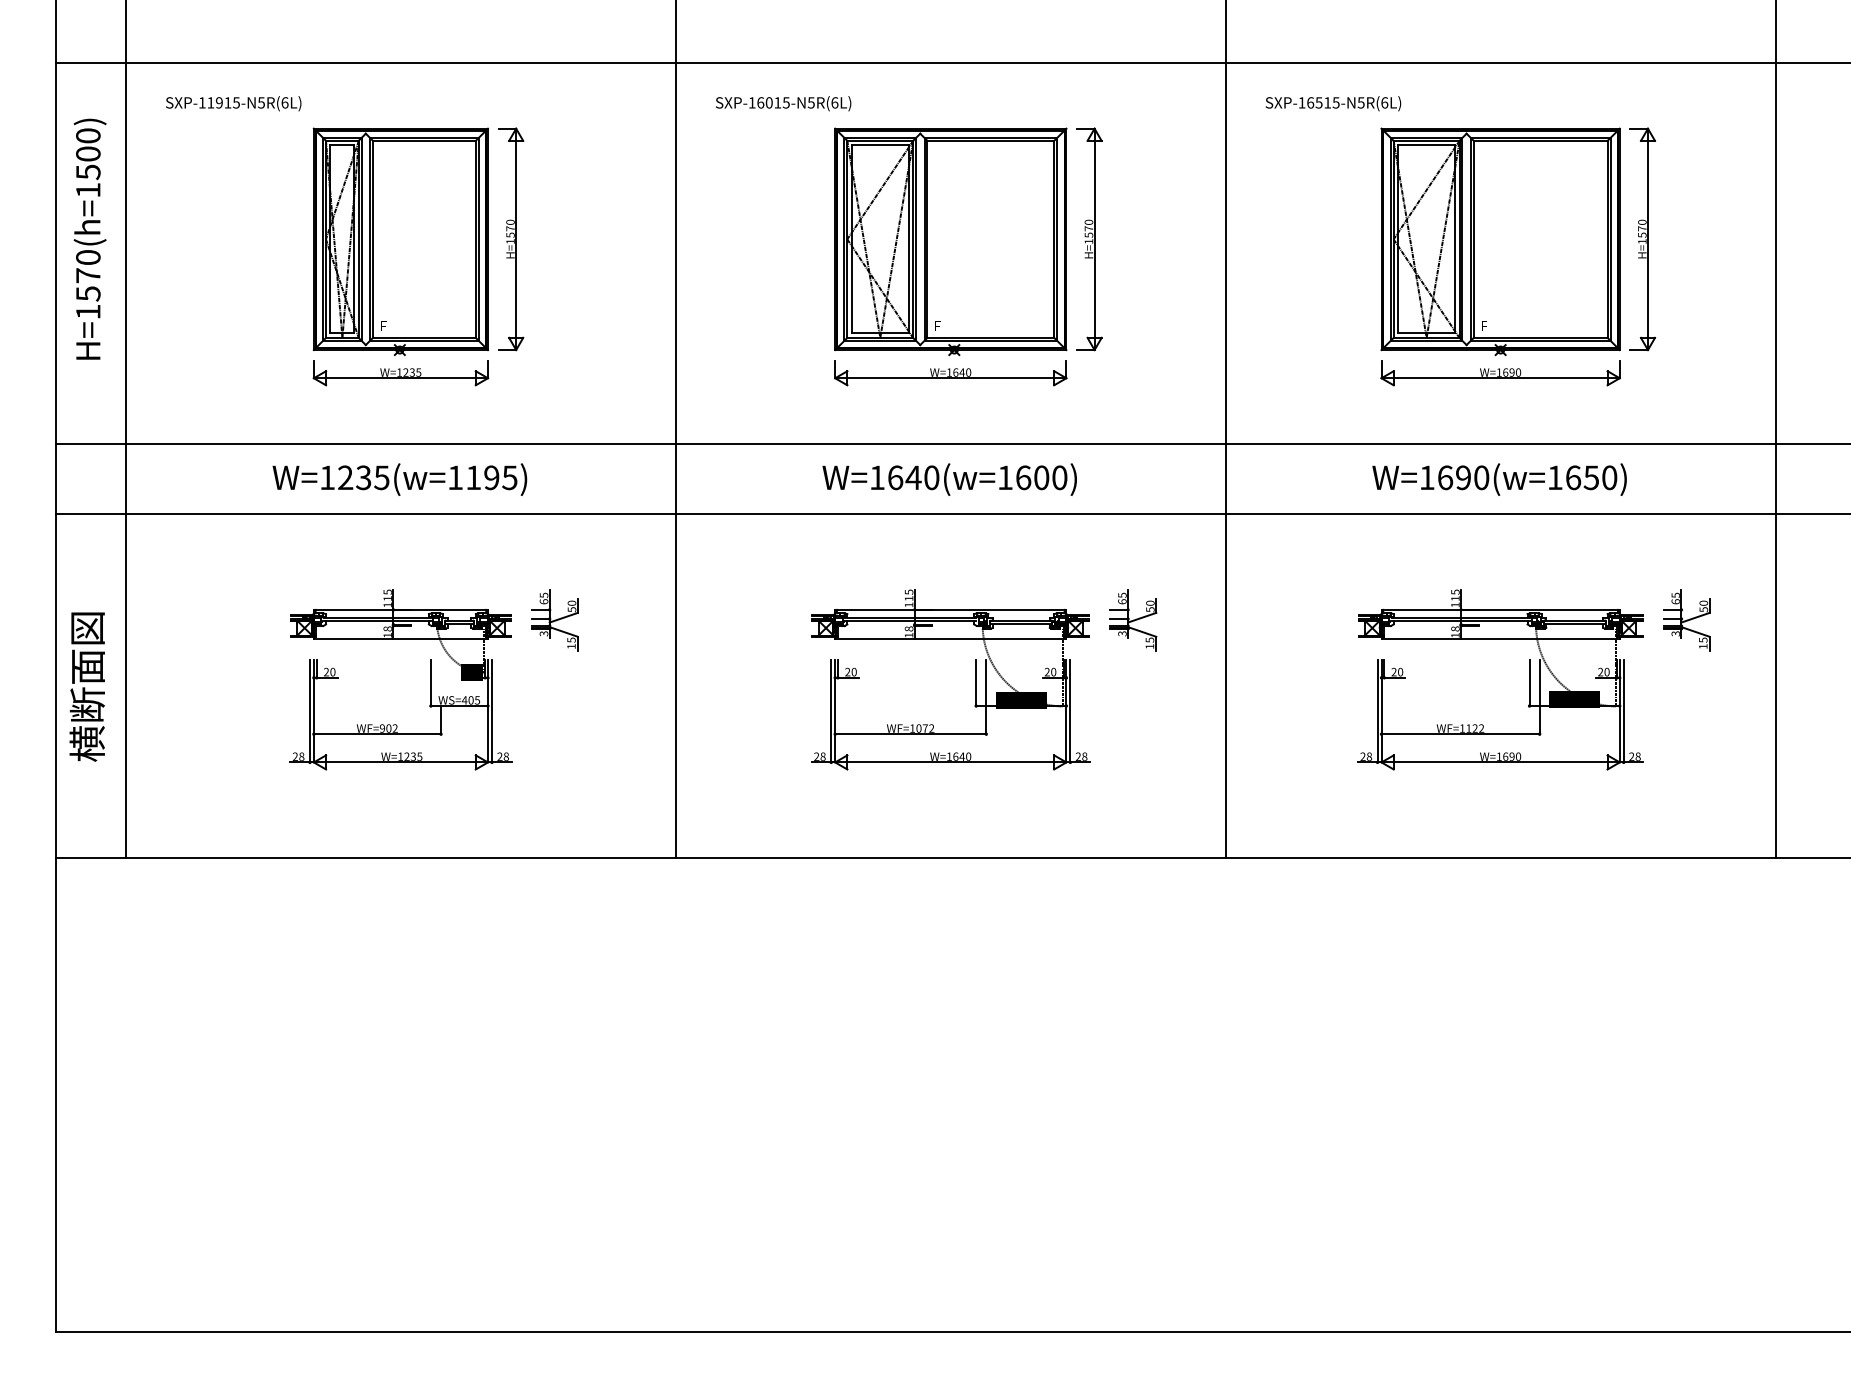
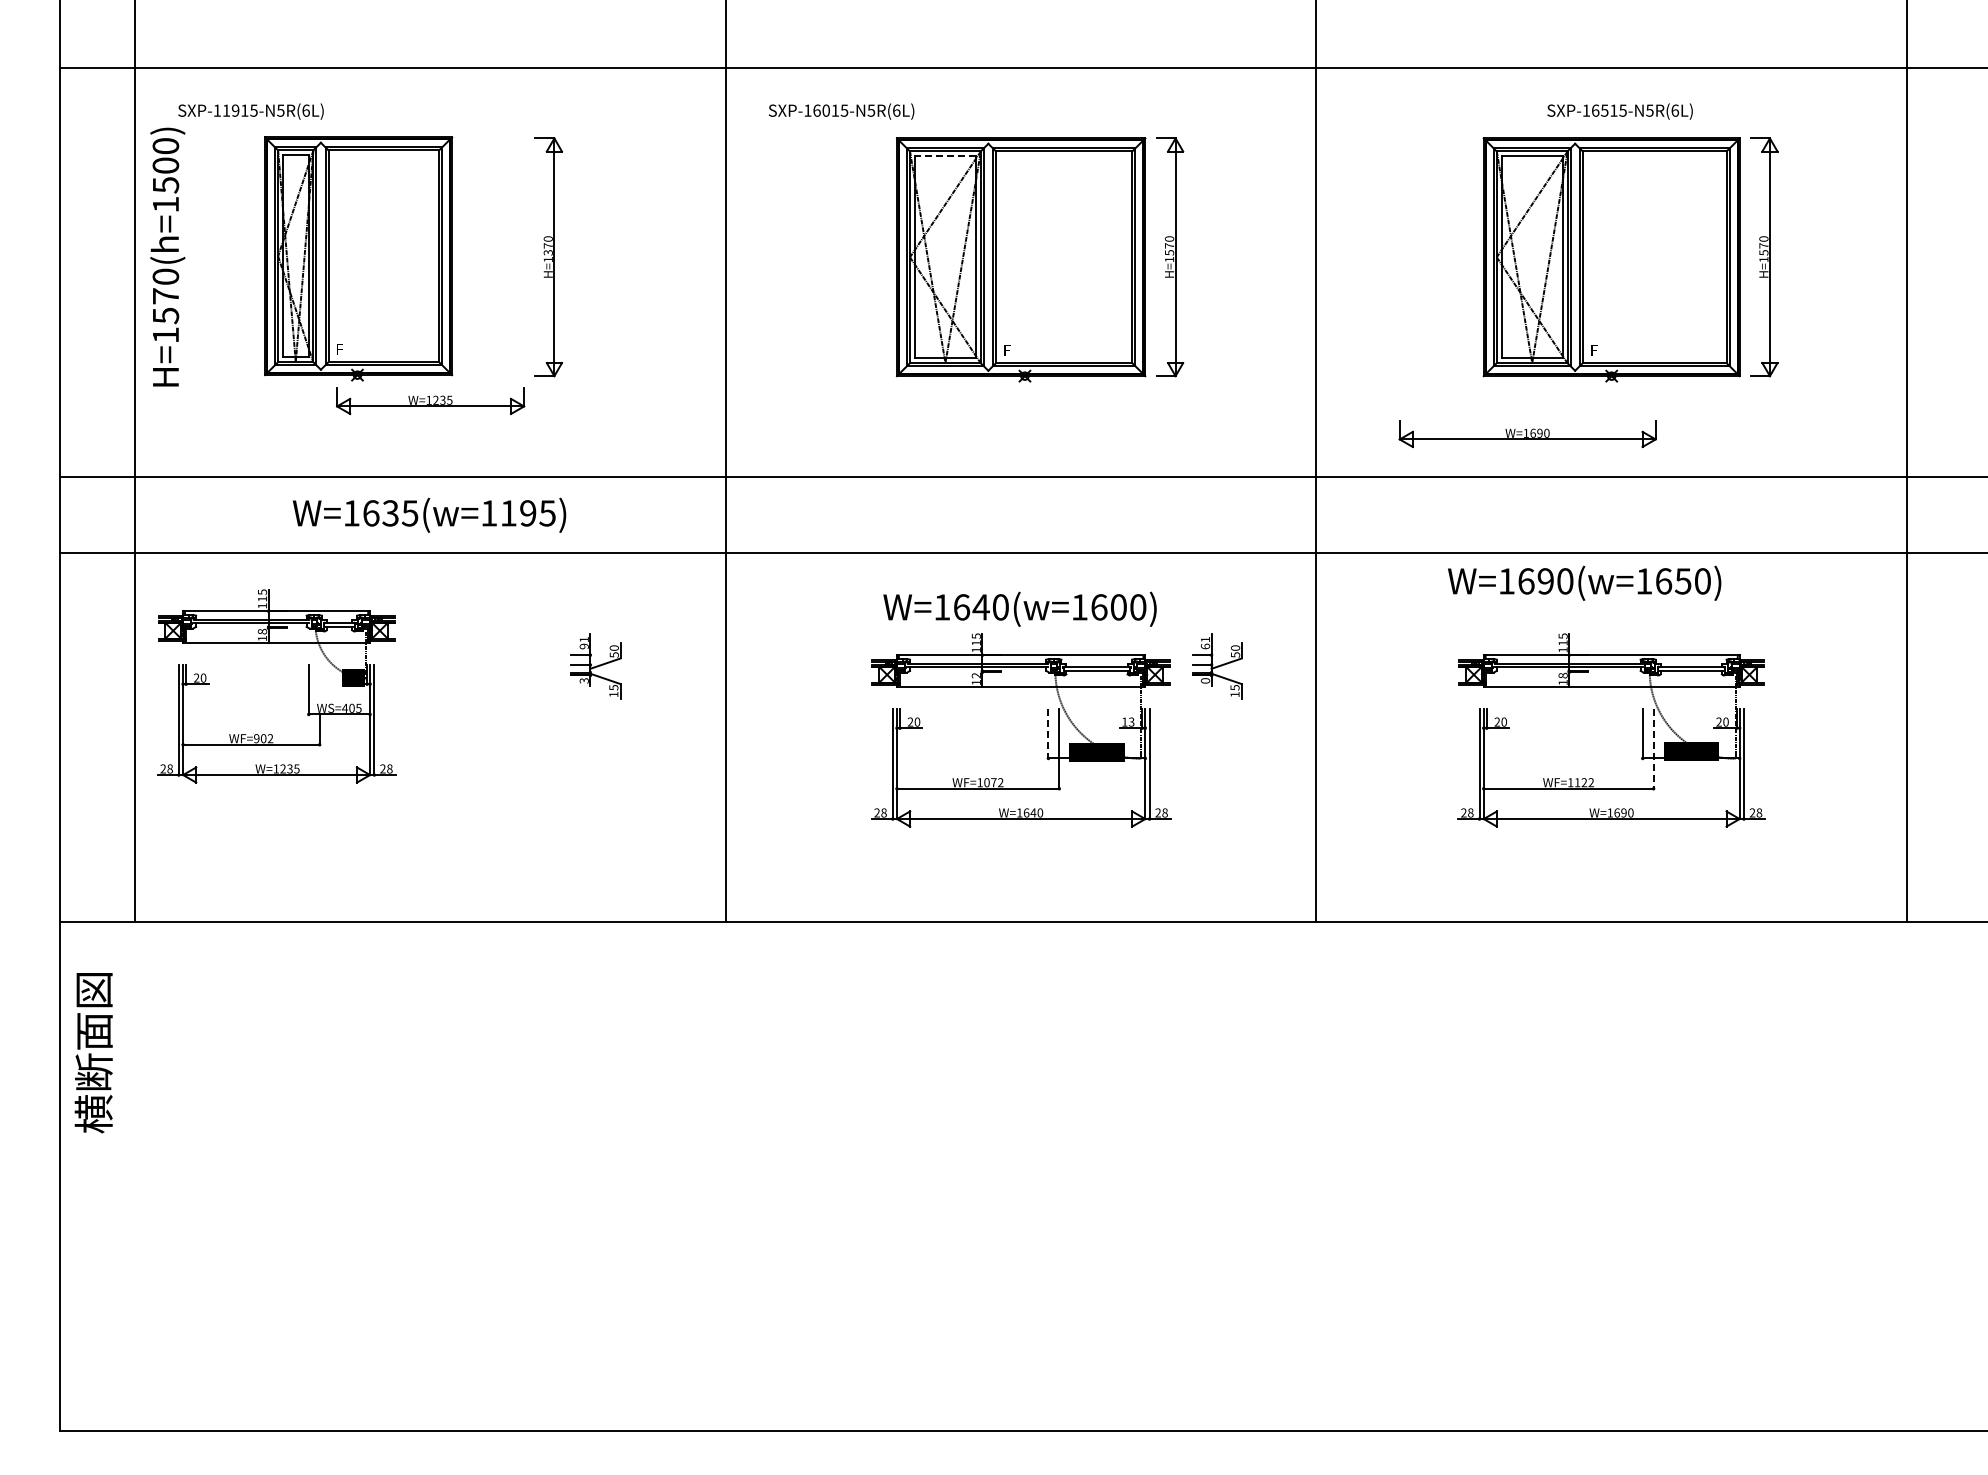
text: (1332, 103) -> (1619, 111), moved
line: (880, 145) -> (945, 156), solid -> dashed
text: (509, 234) -> (547, 252), H=1570 -> H=1370
text: (89, 238) -> (167, 256), moved
part: (400, 241) -> (358, 258), moved
part: (950, 373) -> (1020, 401), removed
part: (1500, 373) -> (1527, 434), moved
text: (345, 477) -> (371, 513), W=1235(w=1195) -> W=1635(w=1195)
text: (949, 478) -> (1019, 608), moved
text: (1499, 478) -> (1584, 582), moved
text: (1122, 595) -> (1205, 639), 65 -> 61
text: (543, 598) -> (583, 642), 65 -> 91
part: (1686, 620) -> (1811, 666), removed
text: (908, 628) -> (975, 675), 18 -> 12
text: (1122, 633) -> (1205, 680), 3 -> 0
text: (1050, 671) -> (1128, 721), 20 -> 13
part: (430, 679) -> (308, 686), moved
line: (976, 682) -> (1048, 733), solid -> dashed
text: (87, 687) -> (93, 1053), moved
line: (1539, 697) -> (1653, 749), solid -> dashed

